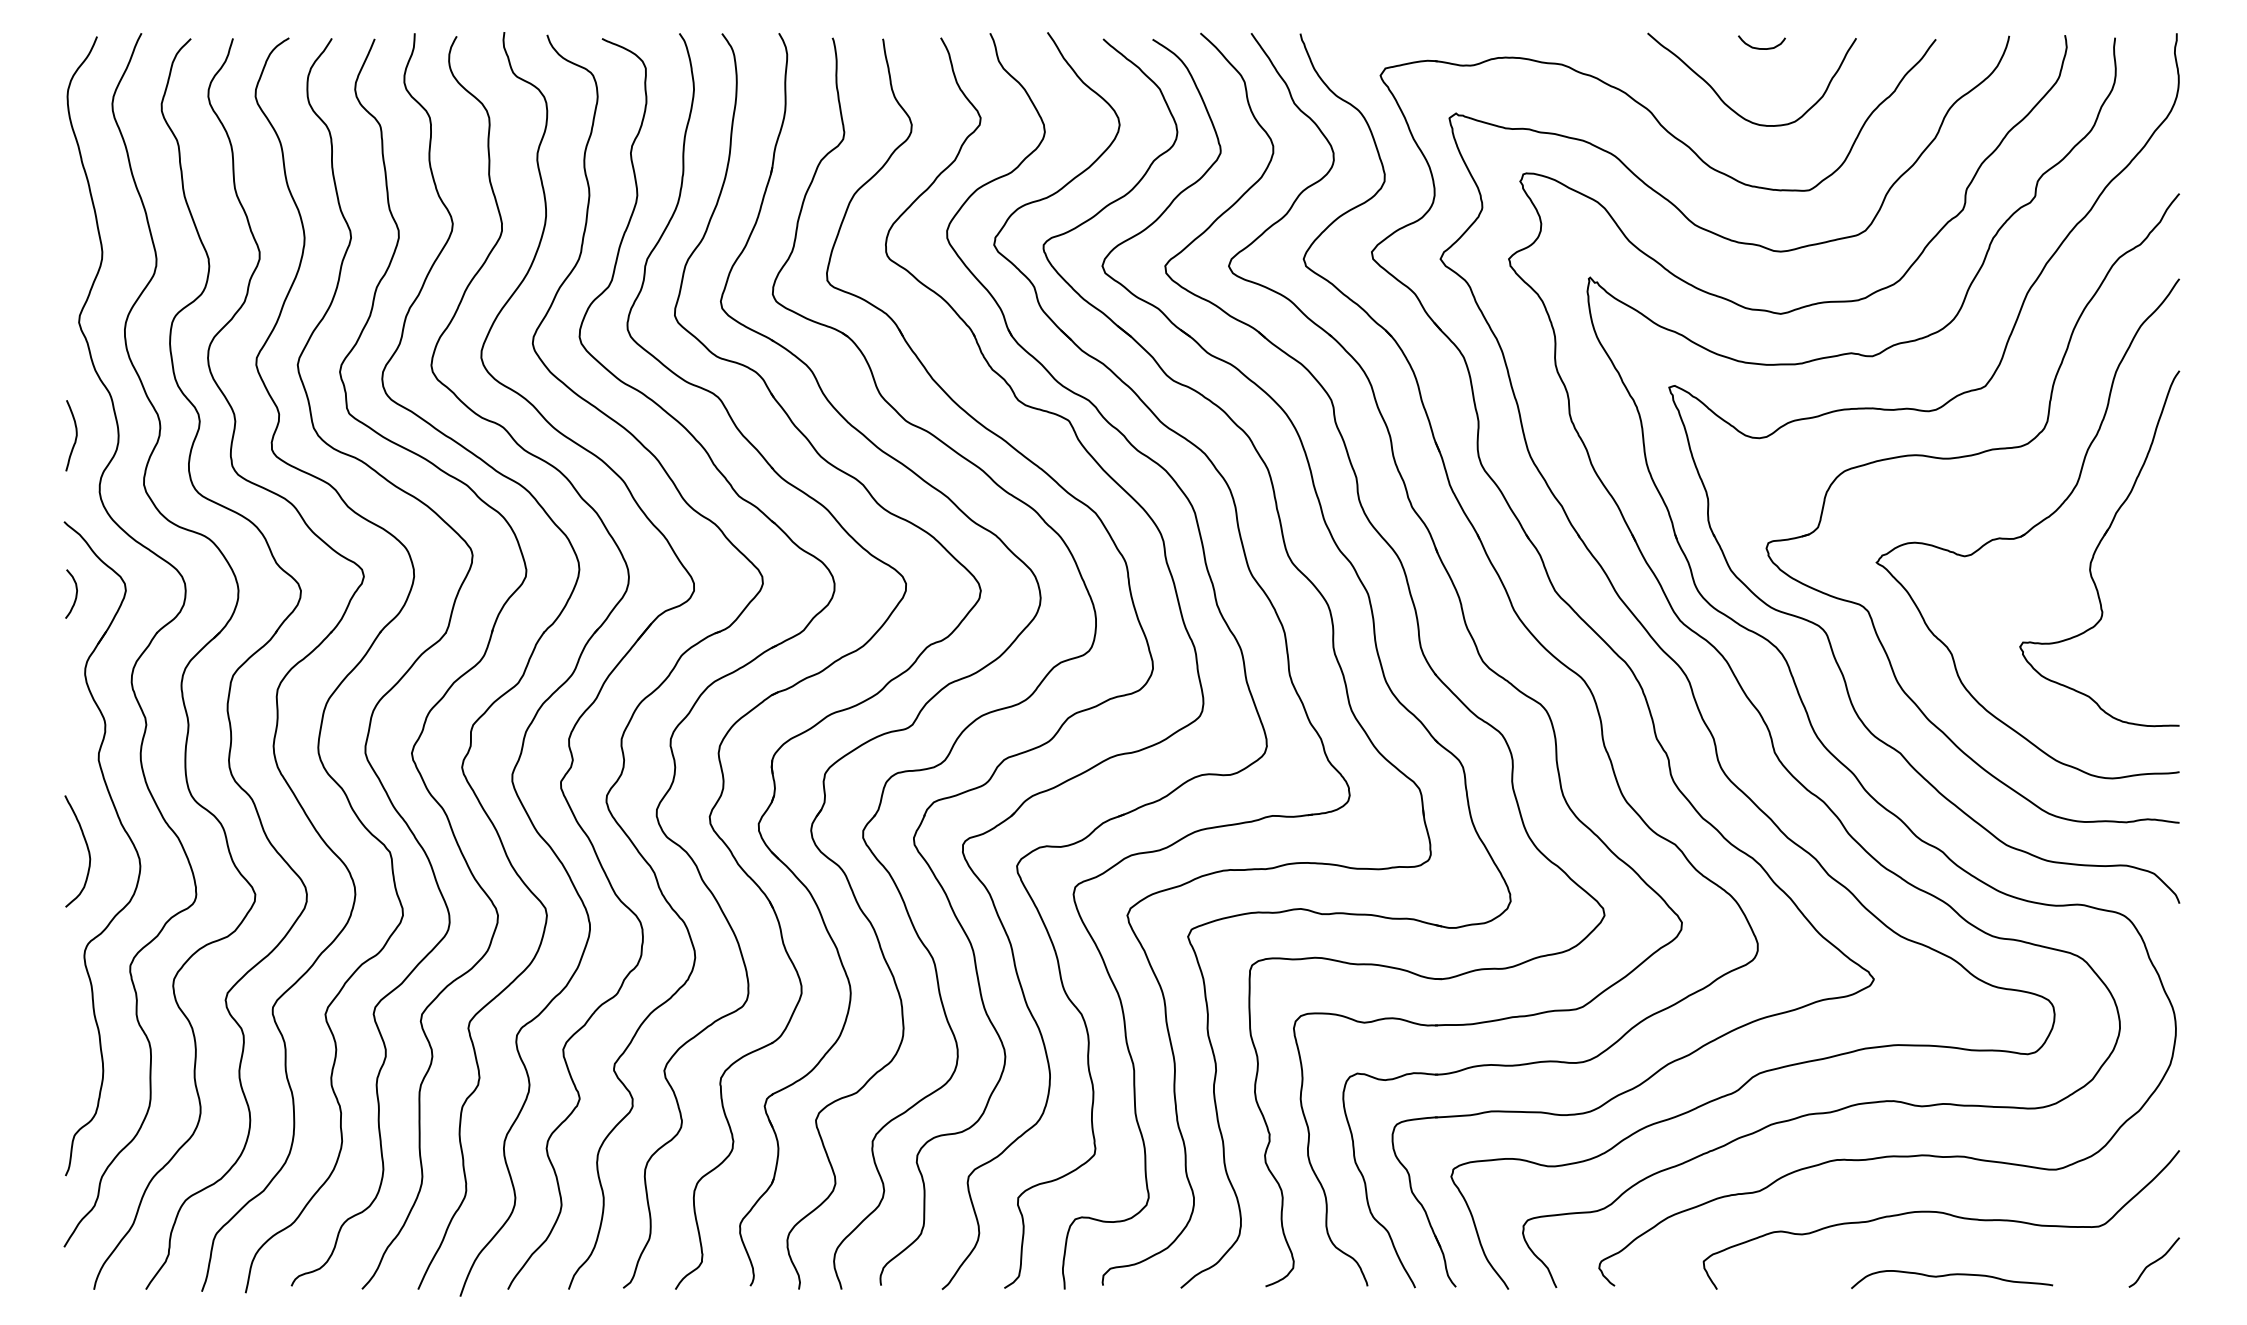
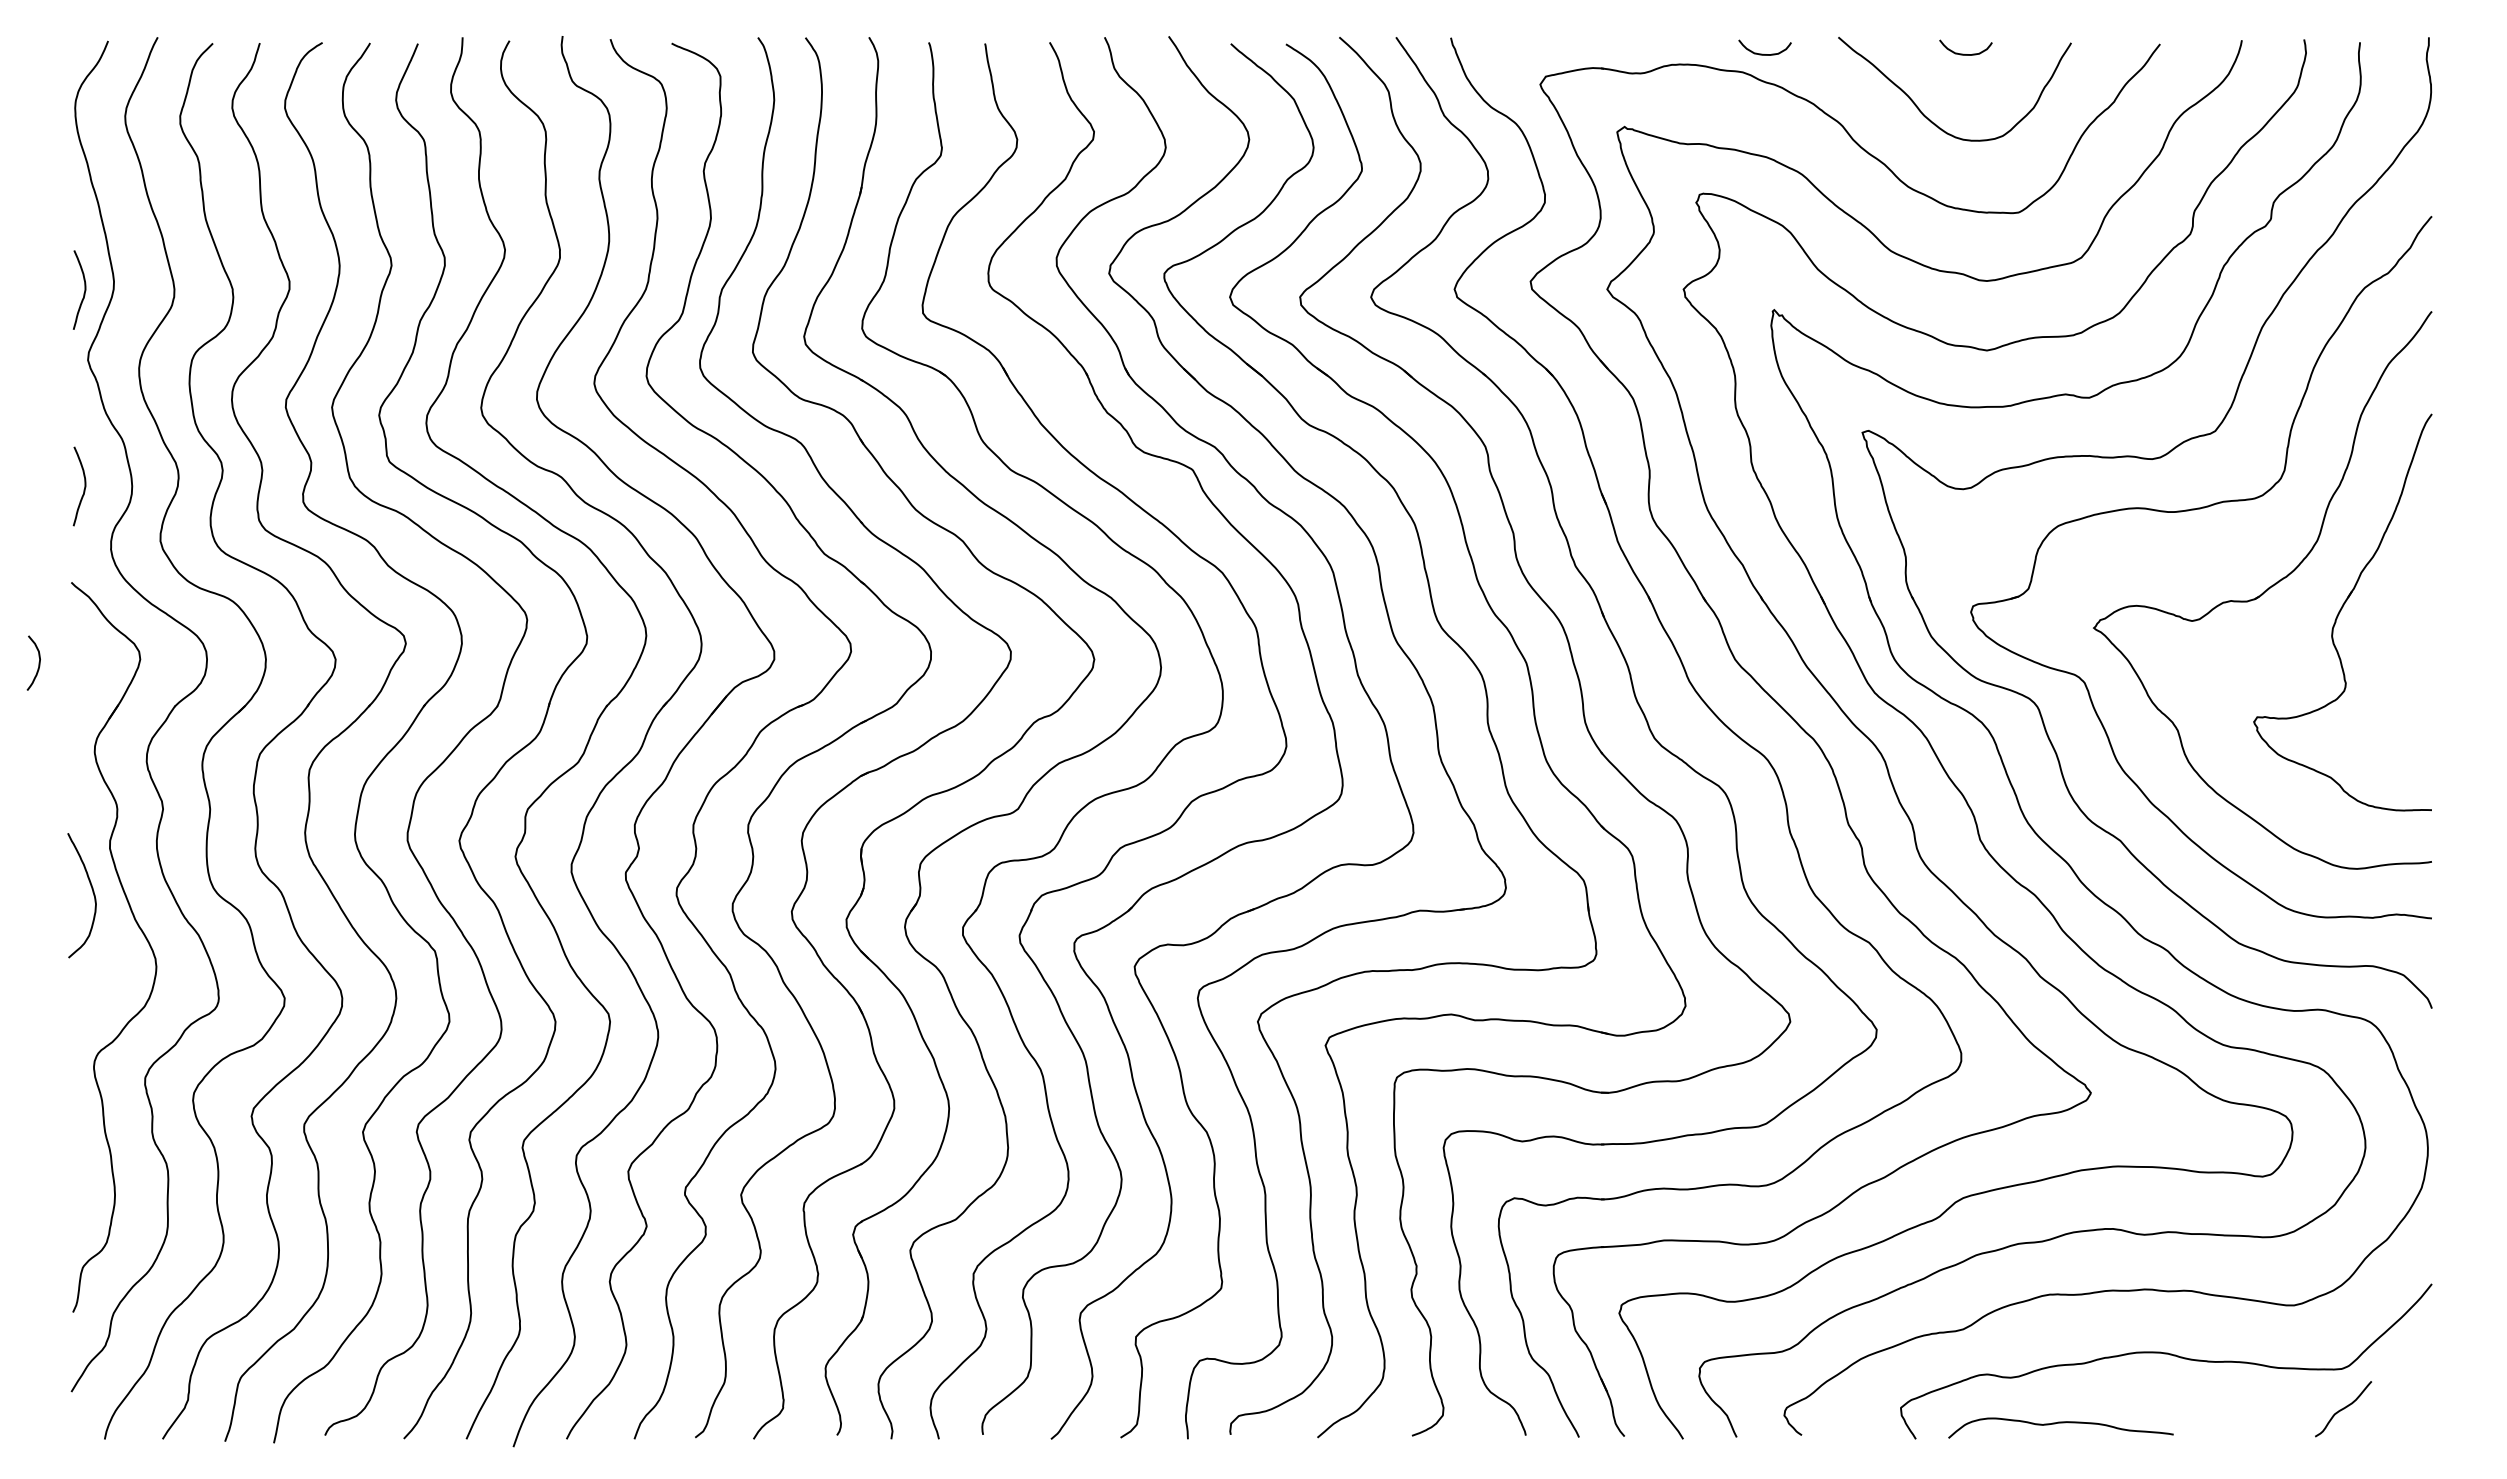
curve: (1578, 47) -> (1761, 53), added
curve: (75, 259) -> (84, 289), added
curve: (75, 593) -> (38, 662), moved
curve: (86, 847) -> (91, 891), moved
curve: (2153, 1262) -> (2342, 1409), moved
curve: (1952, 1275) -> (2061, 1423), moved

